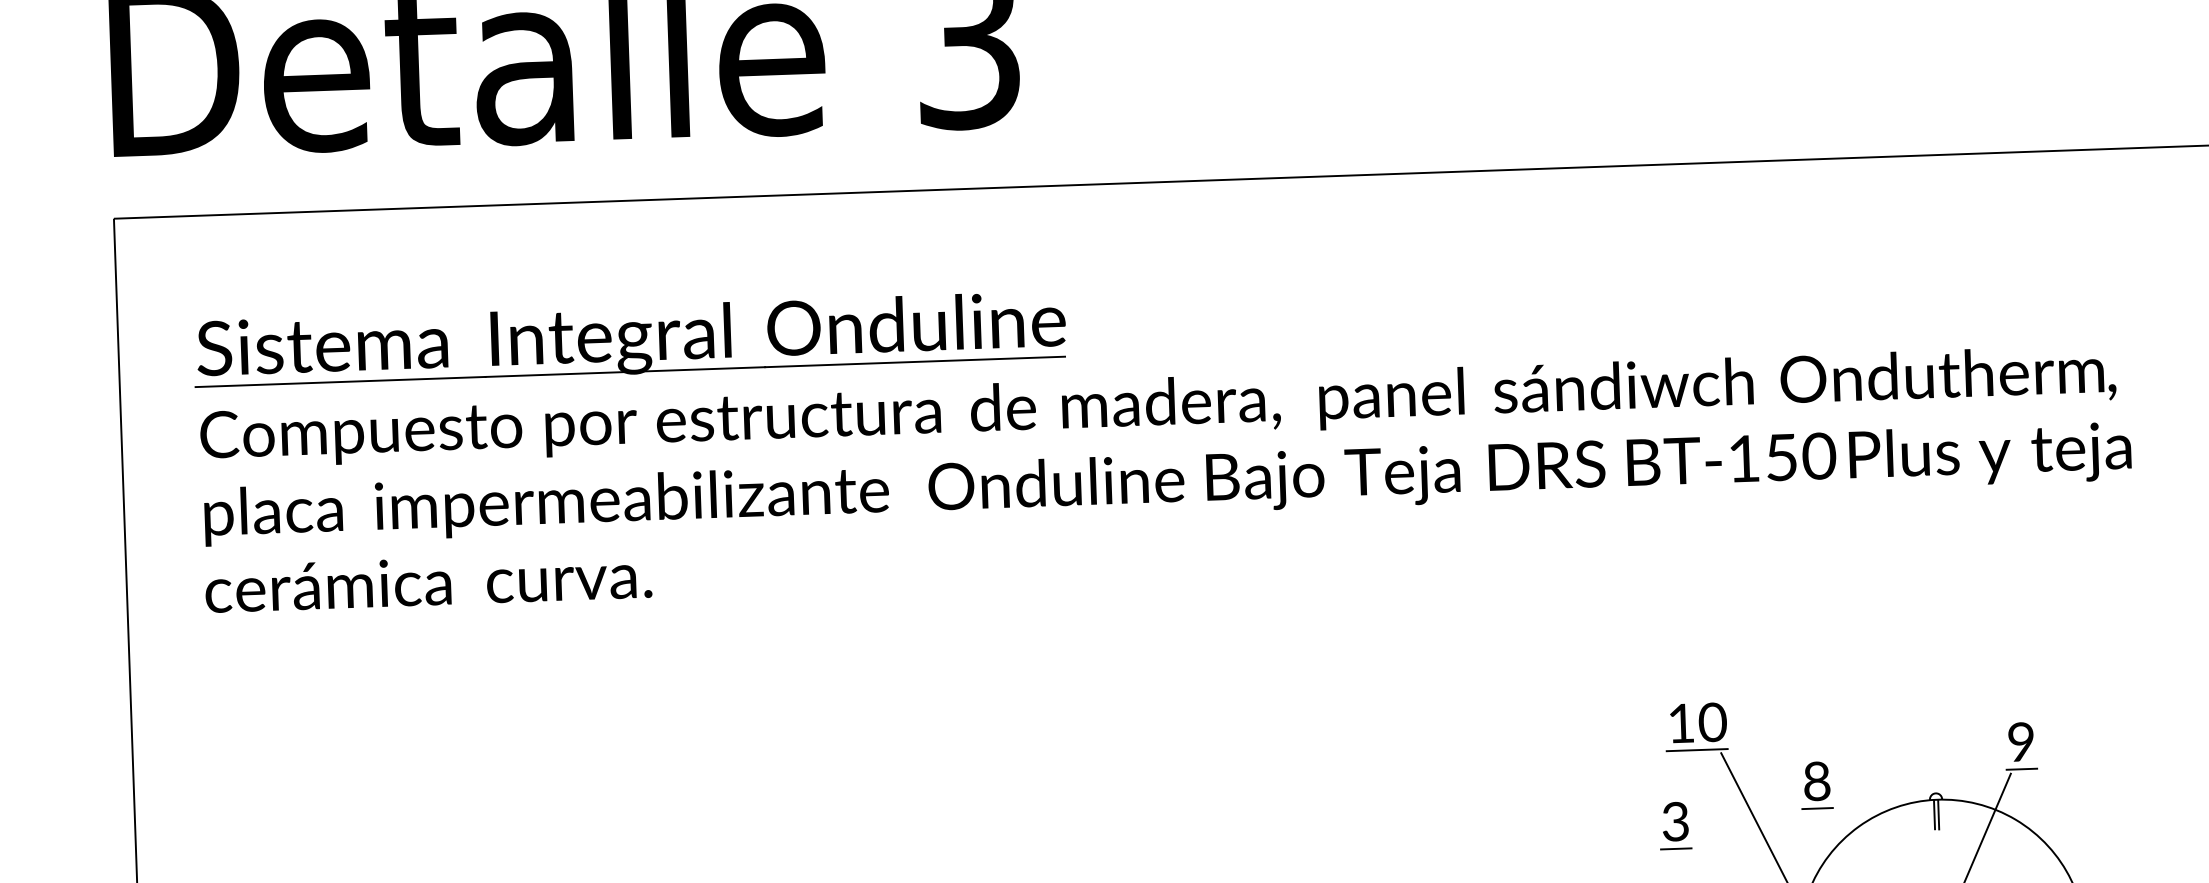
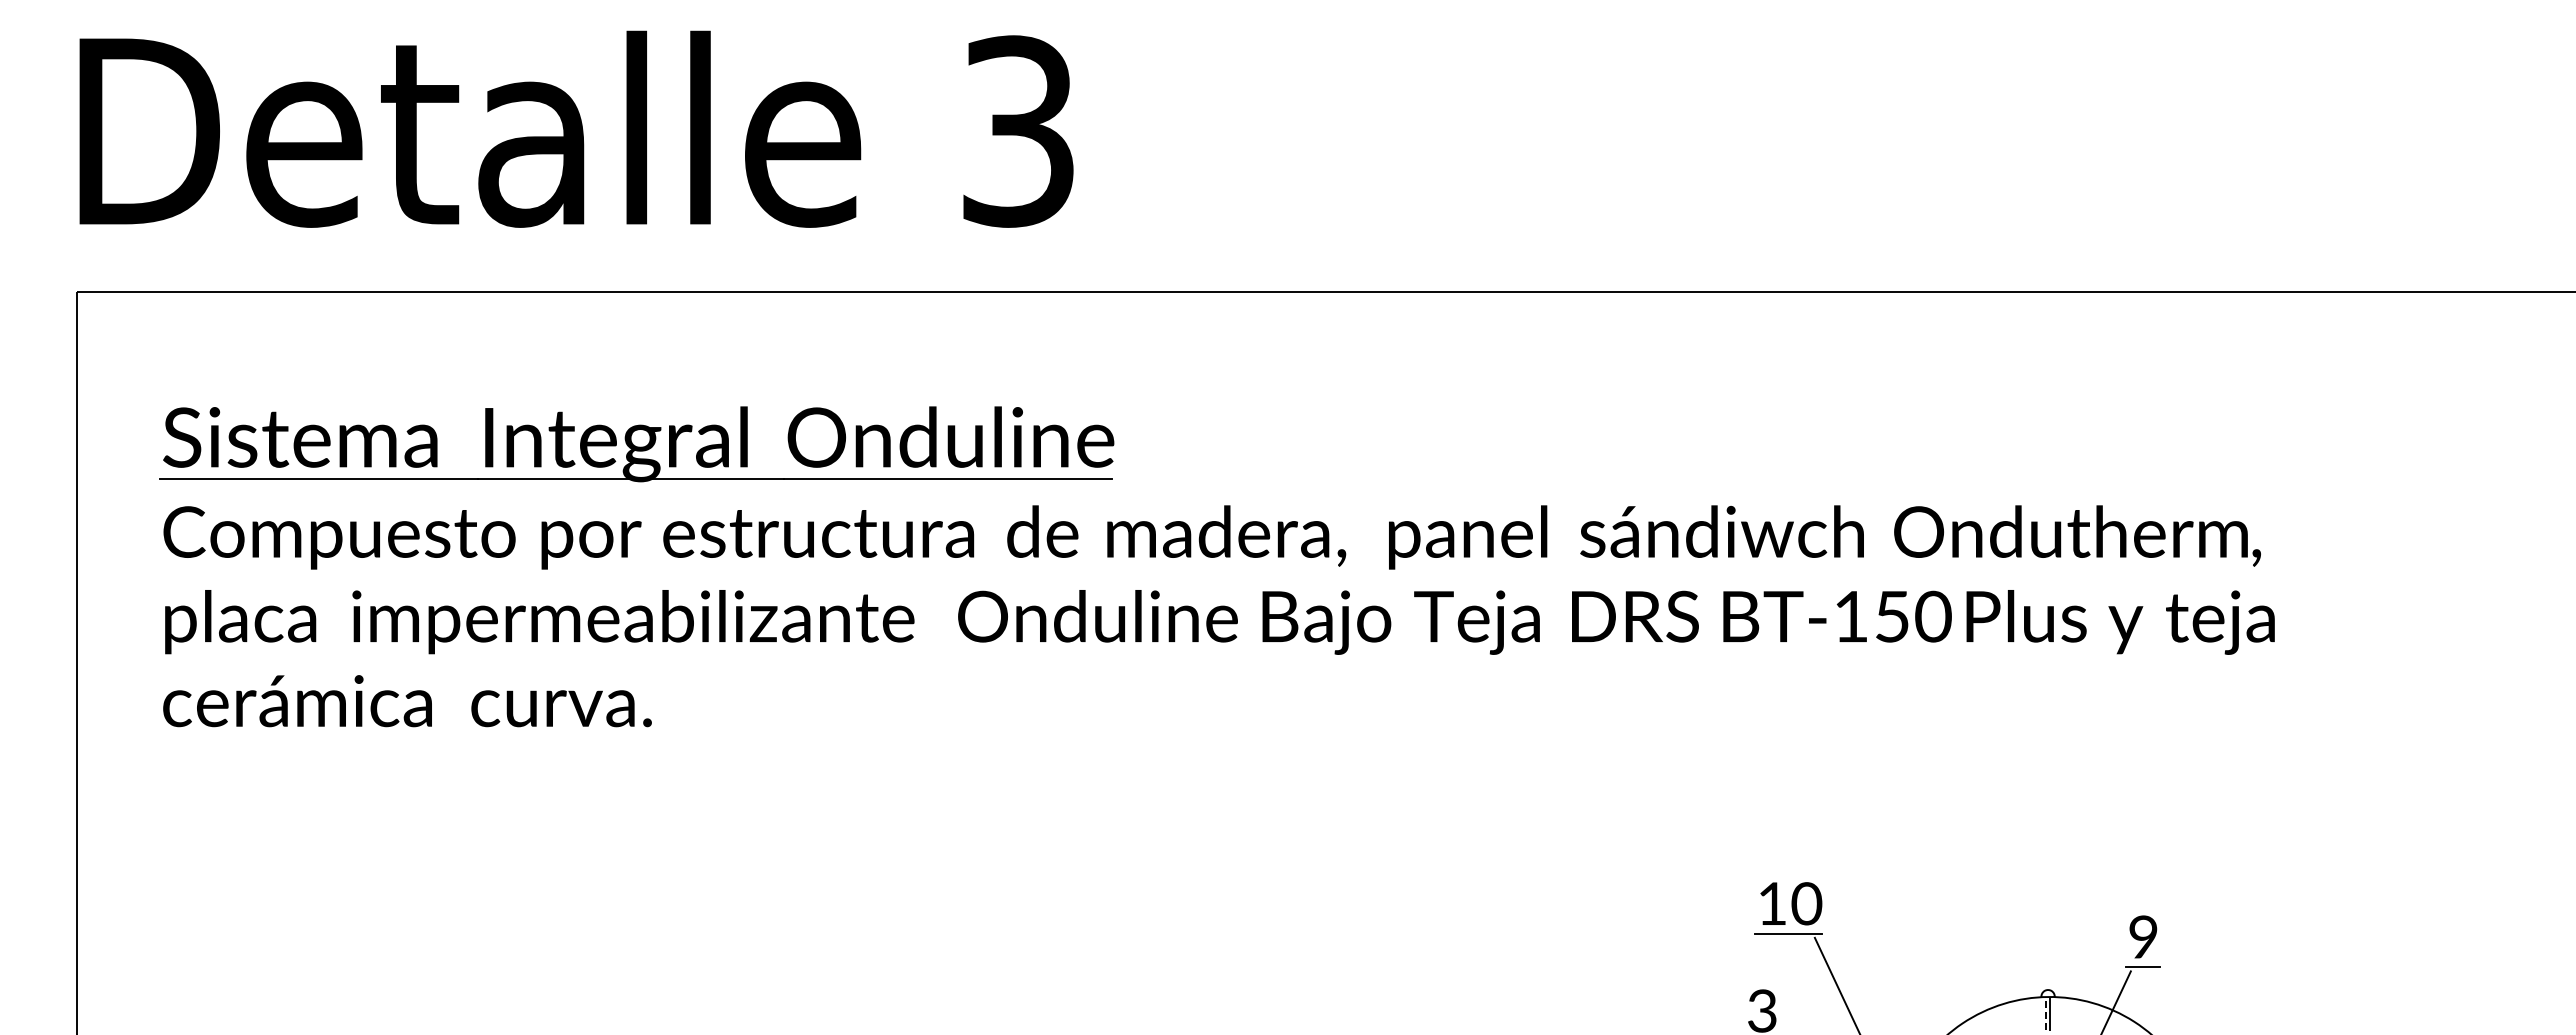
part: (1817, 785) -> (1918, 976), removed
line: (1934, 814) -> (2045, 1013), solid -> dashed

